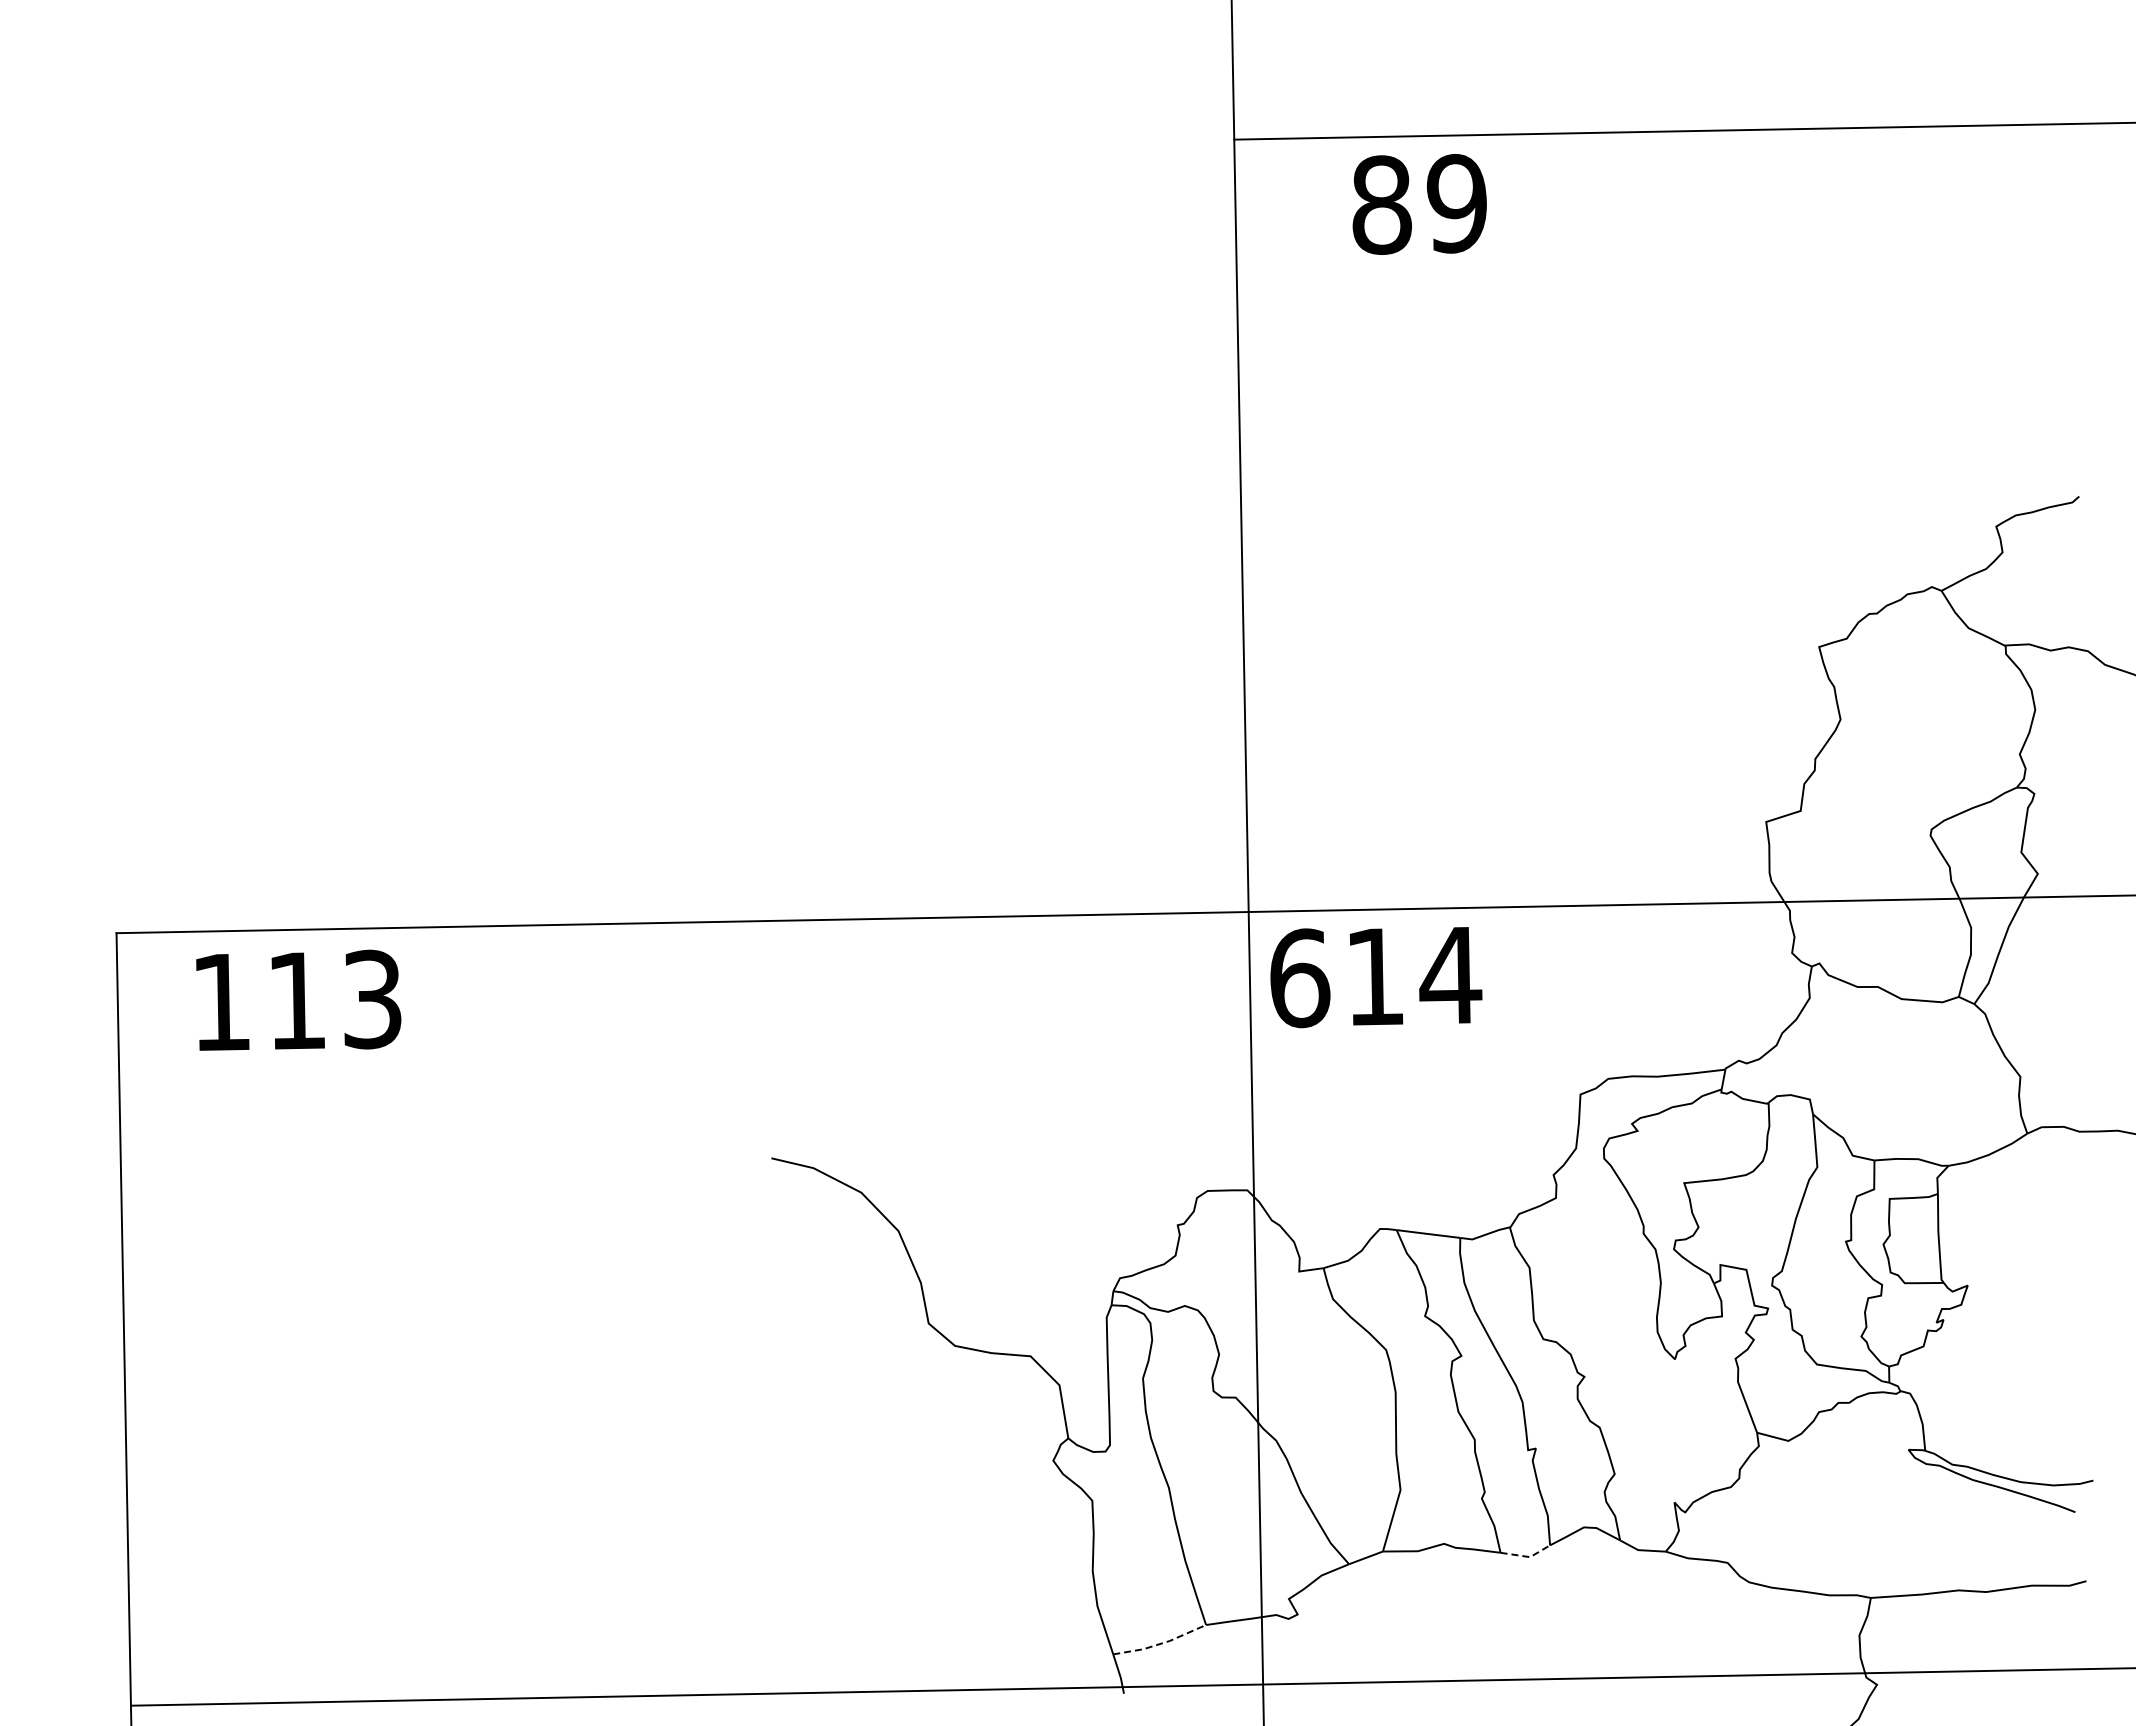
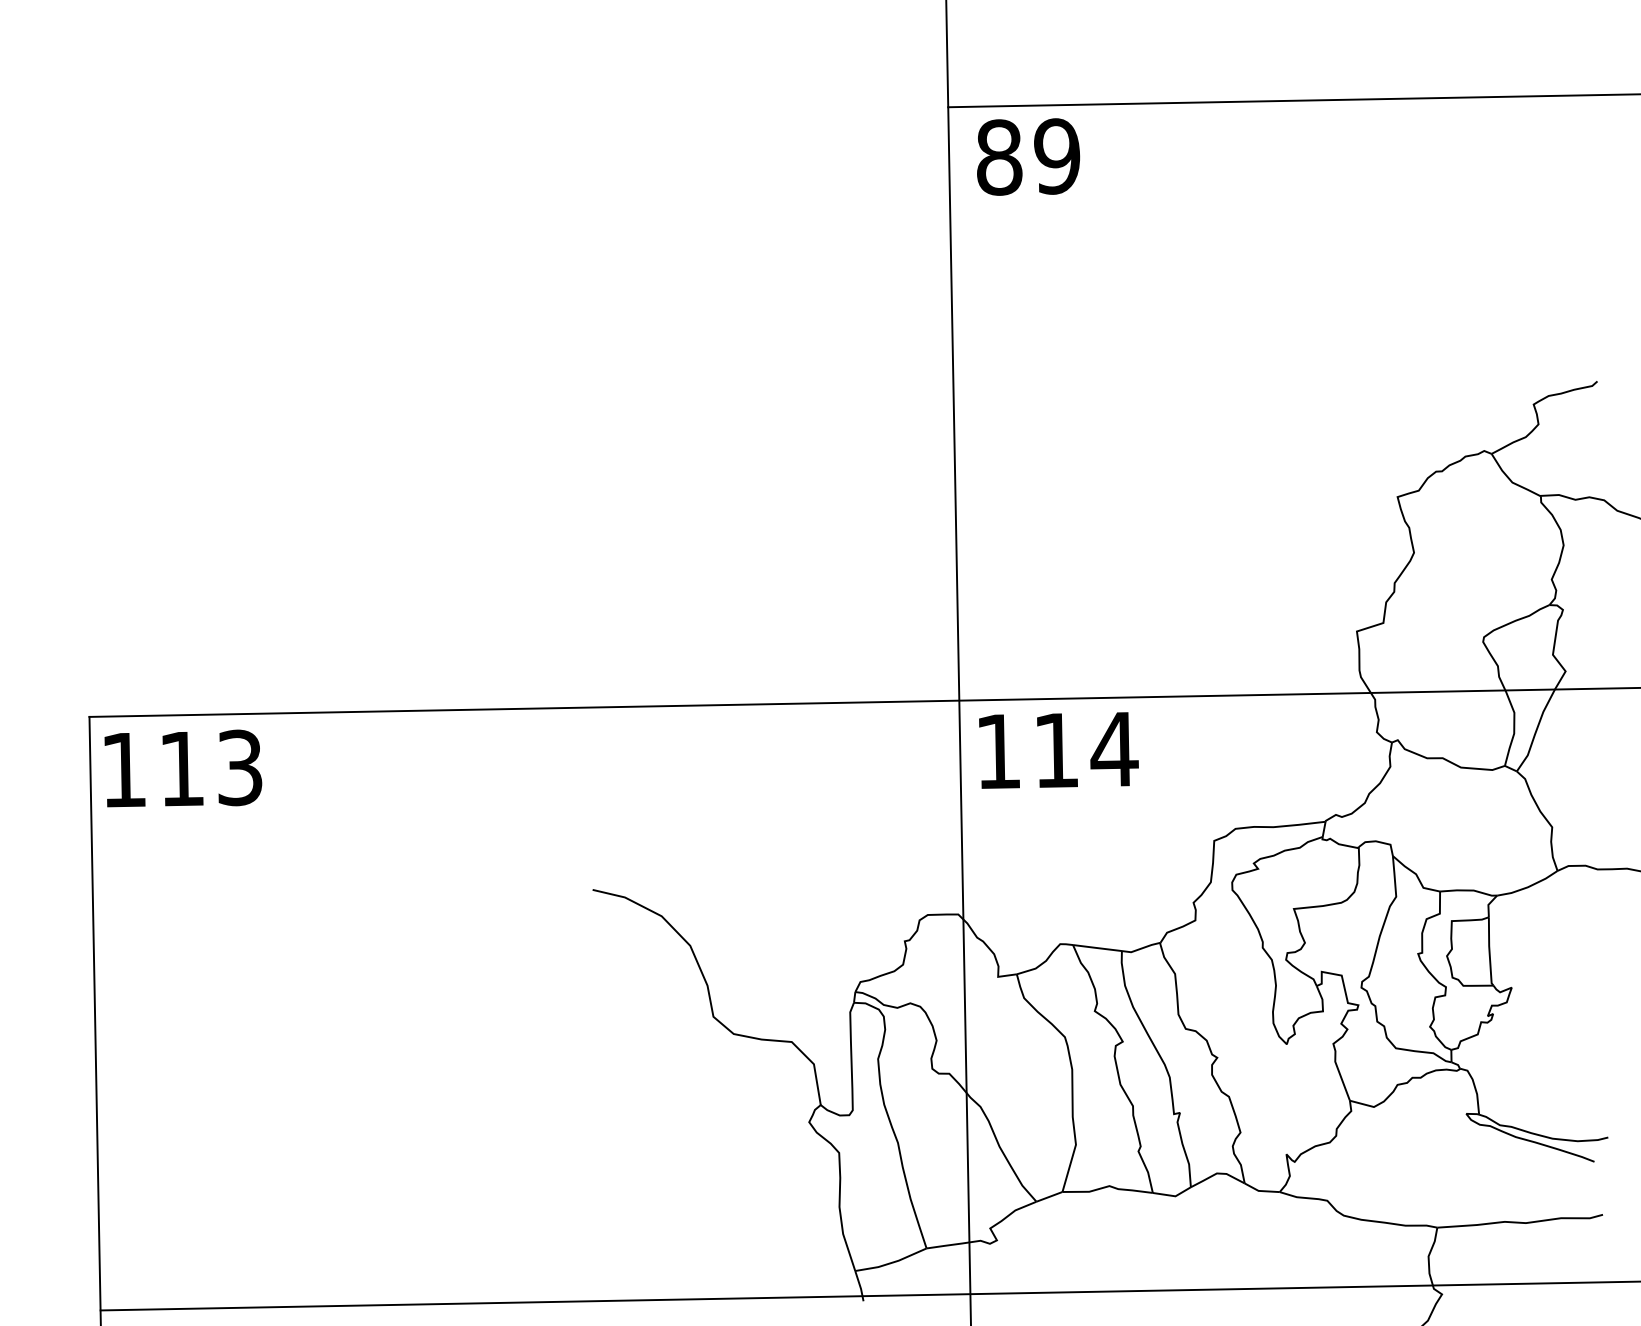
text: (1419, 204) -> (1028, 157), moved
text: (1300, 978) -> (999, 751), 614 -> 114
text: (298, 999) -> (183, 767), moved
line: (1528, 1556) -> (1174, 1195), dashed -> solid
line: (1161, 1643) -> (892, 1262), dashed -> solid

